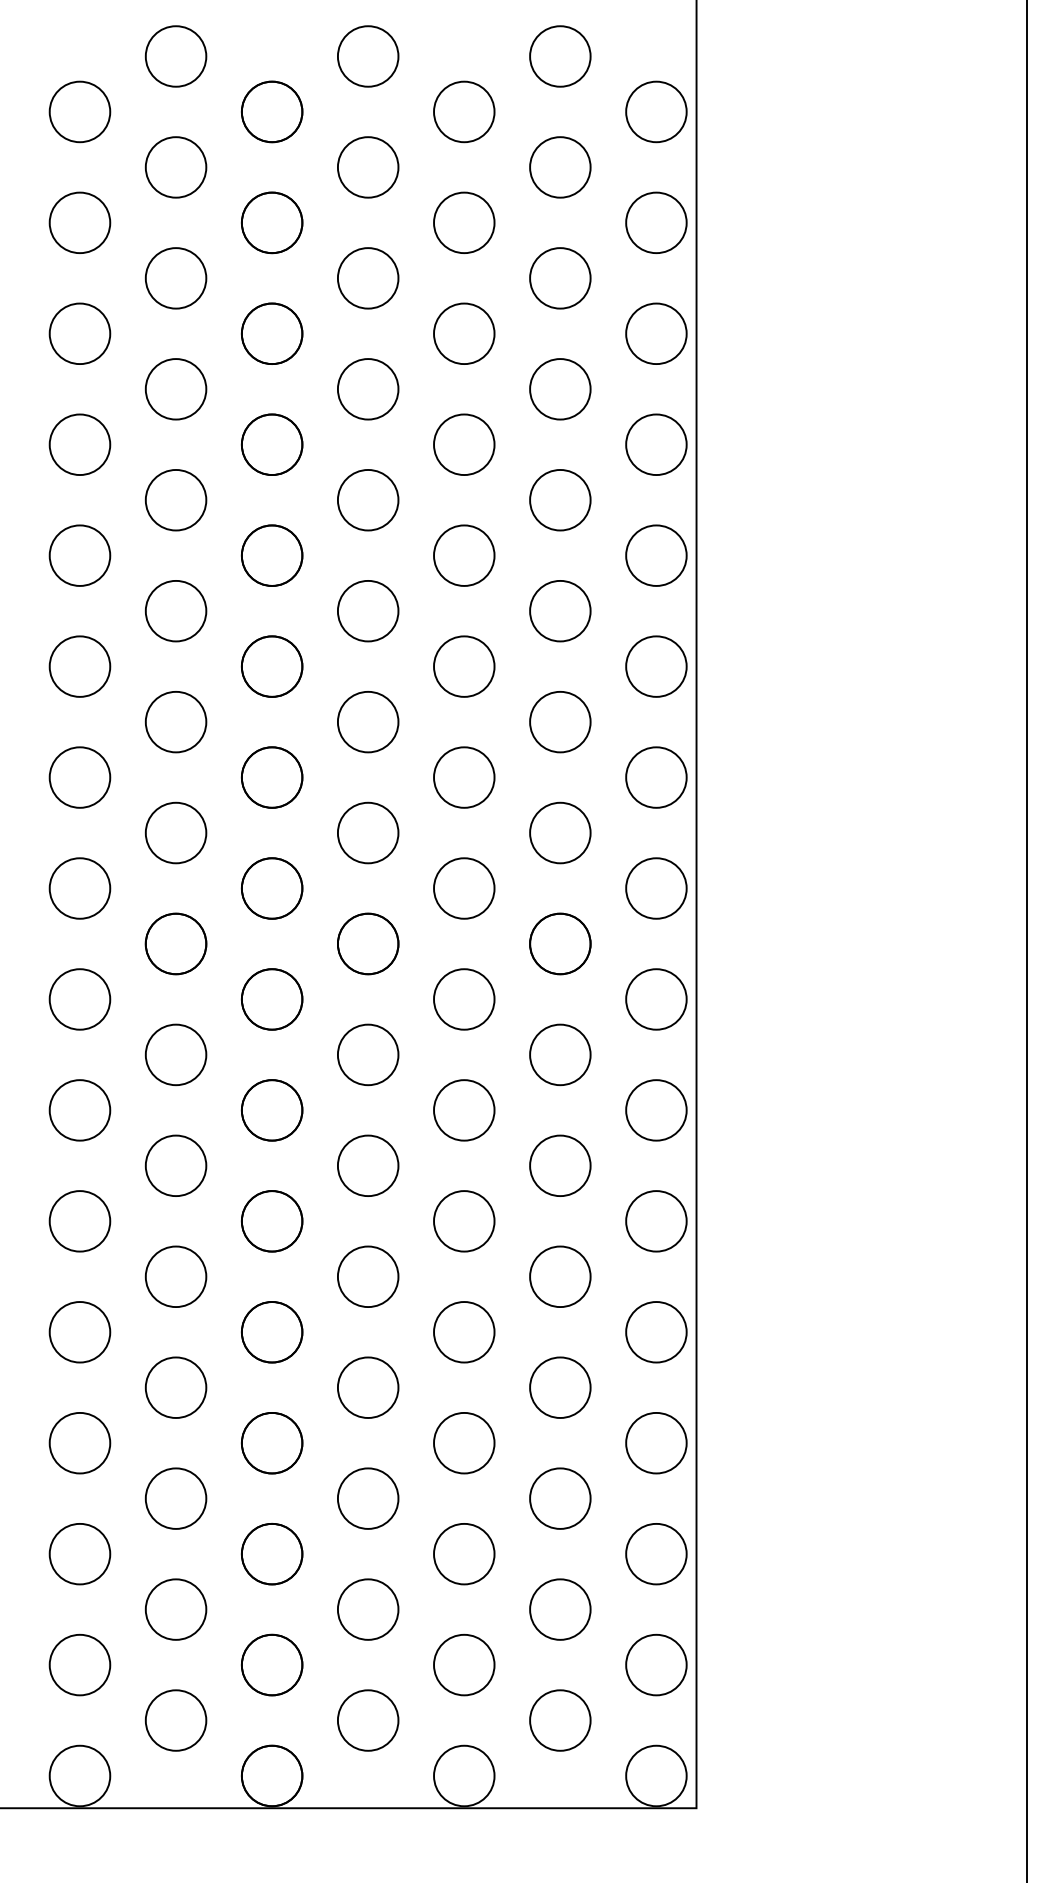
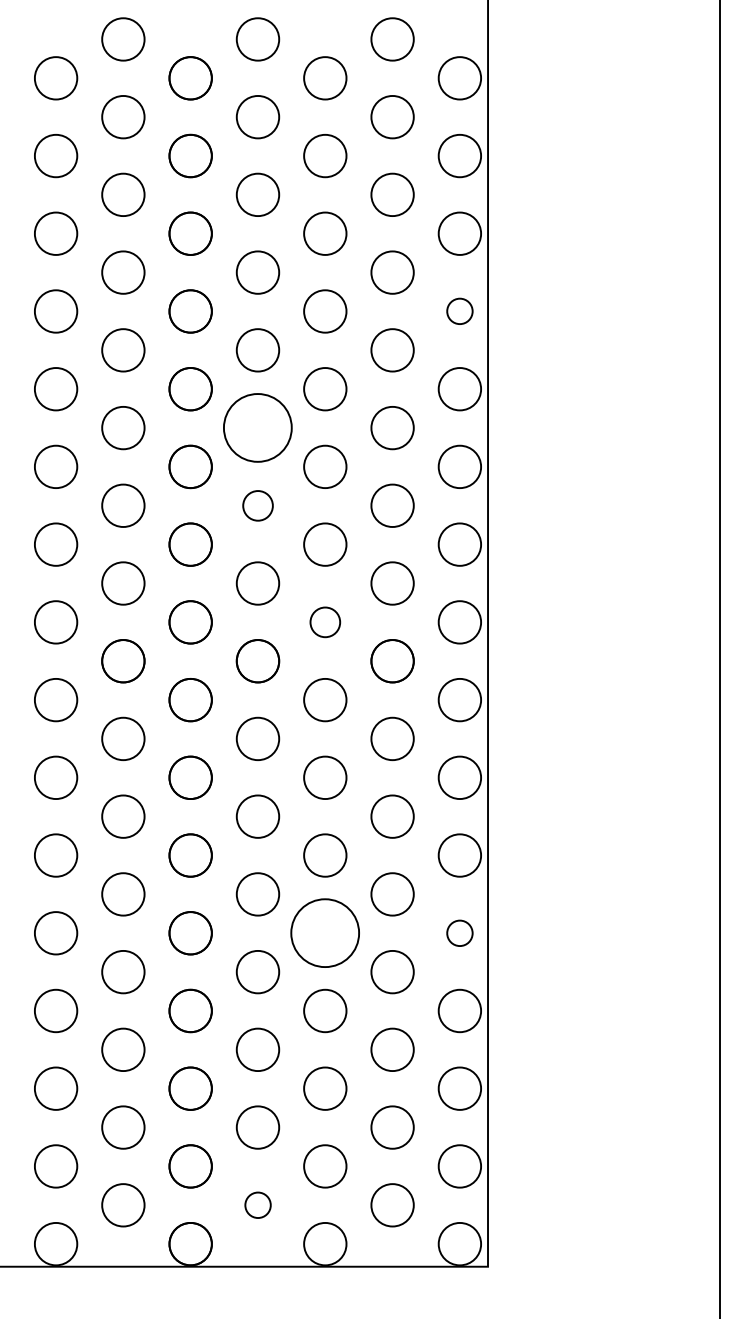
part: (656, 444) -> (459, 311), size x0.6
part: (368, 611) -> (258, 428), size x1.6
part: (368, 722) -> (258, 506), size x0.7
part: (464, 888) -> (325, 622), size x0.7
part: (464, 1332) -> (325, 933), size x1.6
part: (656, 1332) -> (459, 933), size x0.6
part: (368, 1720) -> (258, 1205), size x0.6

